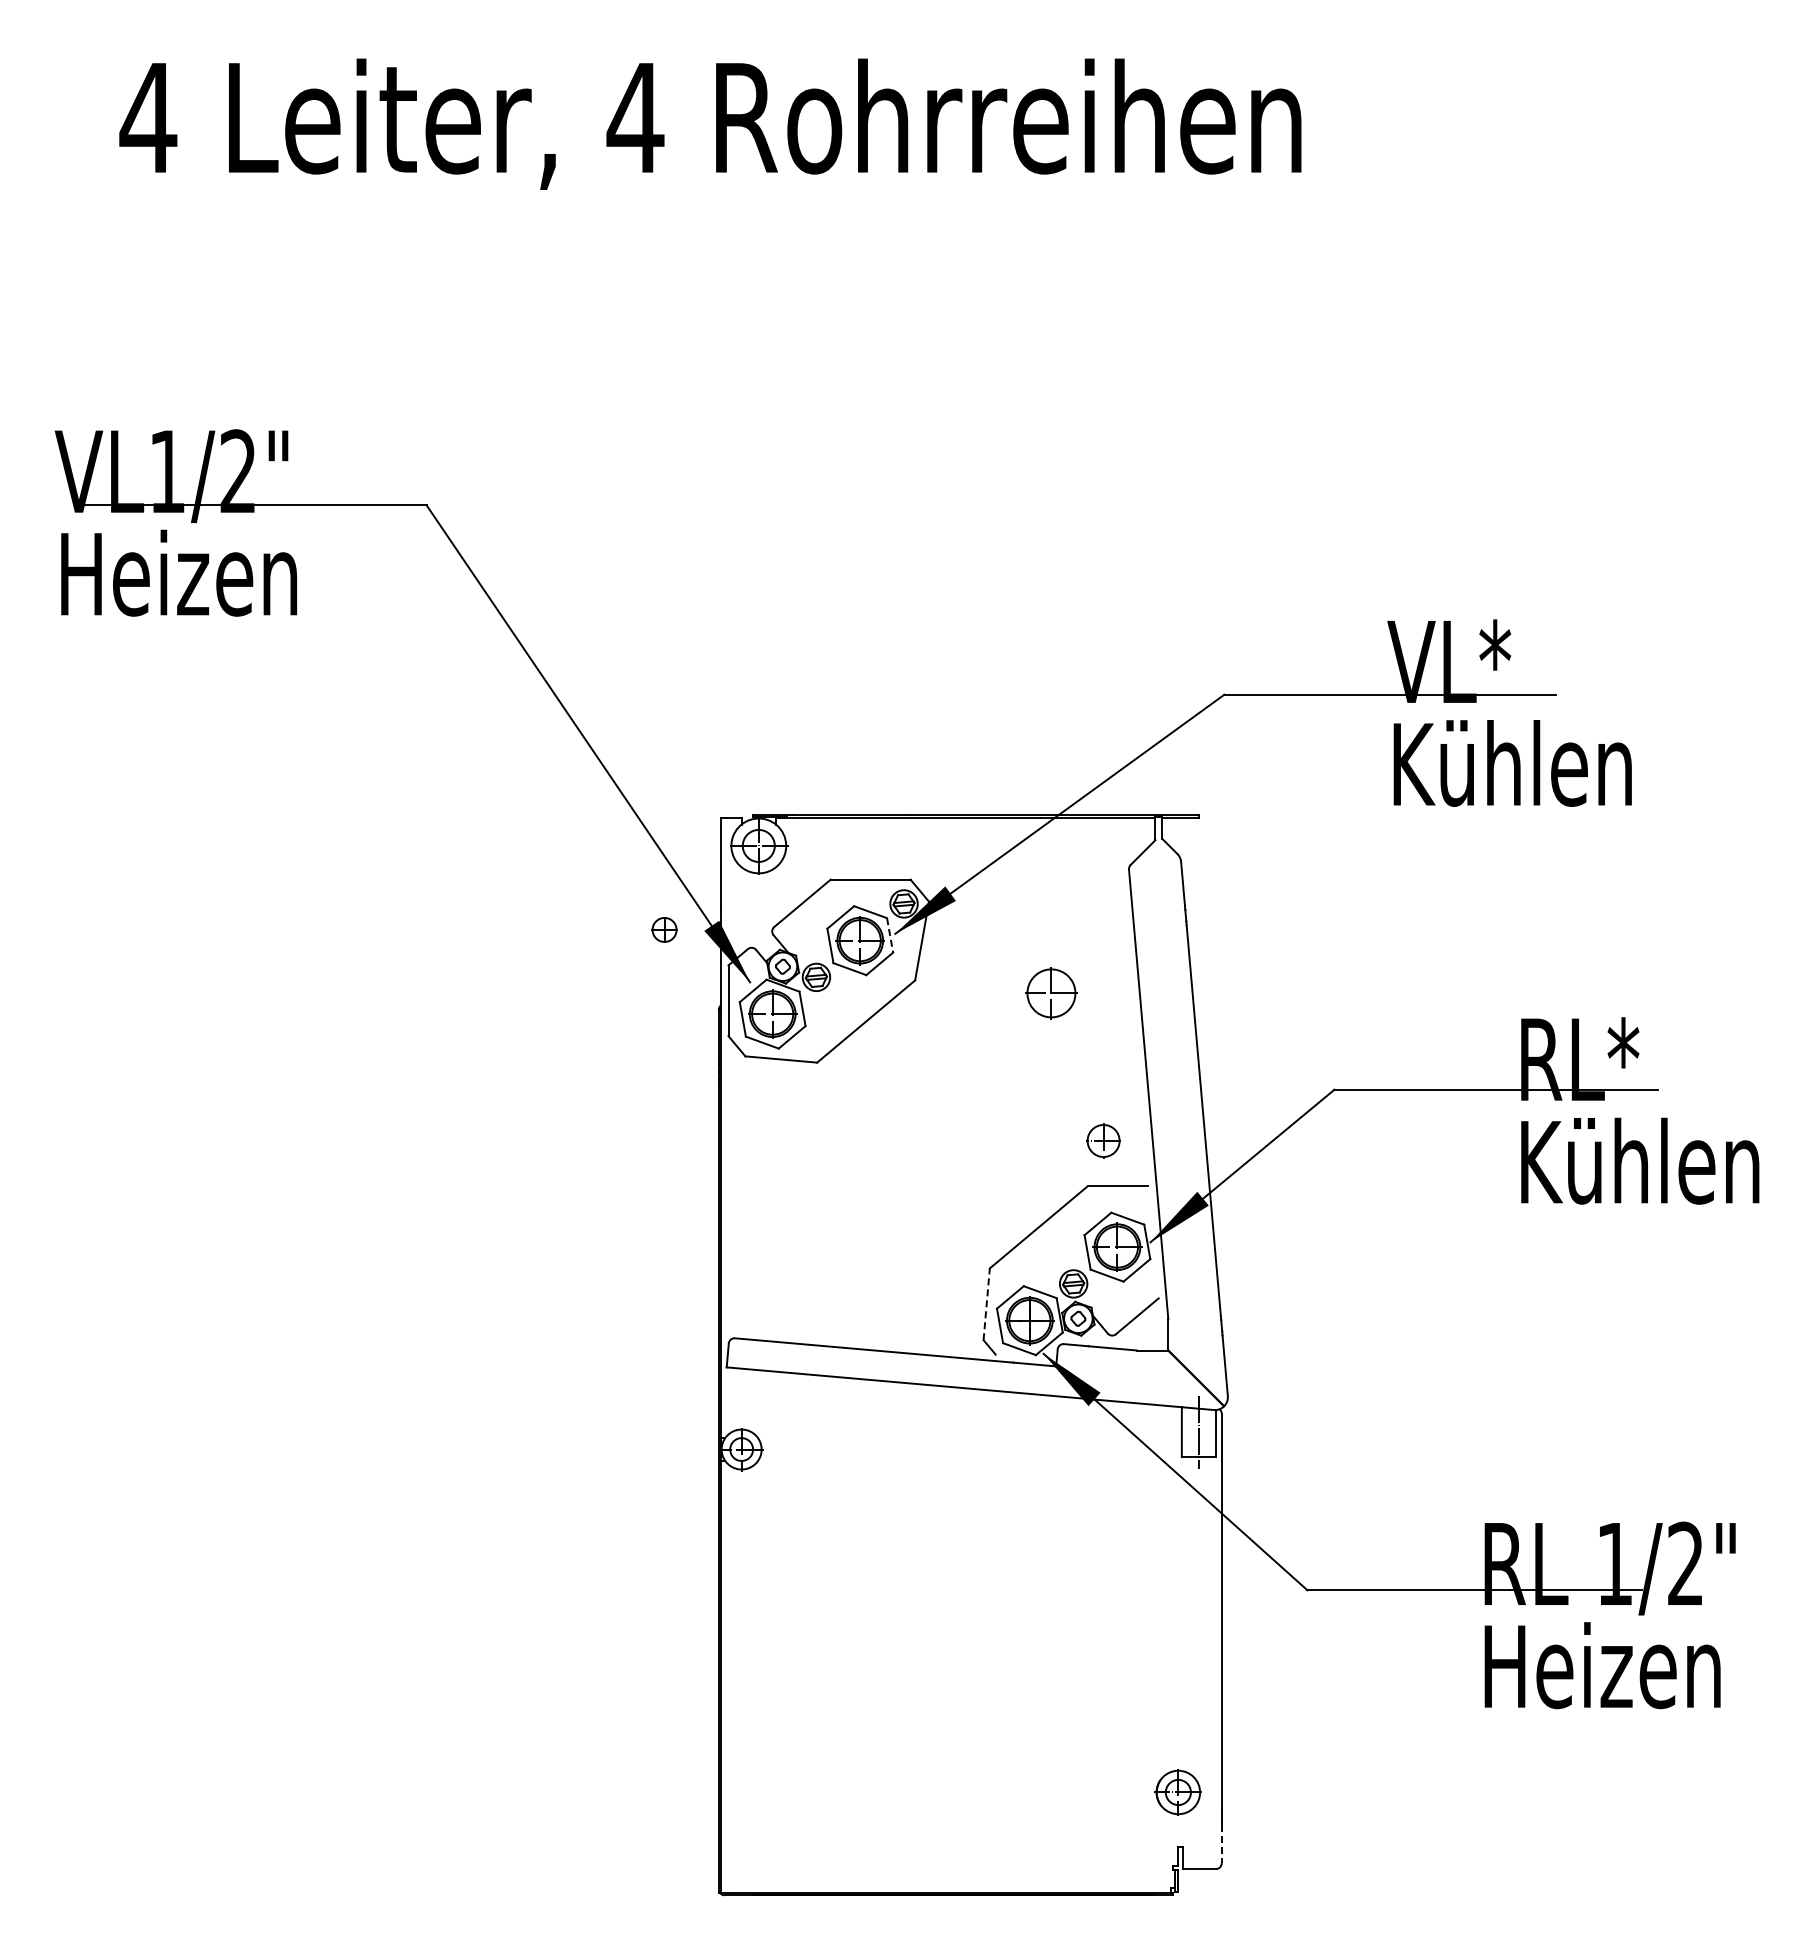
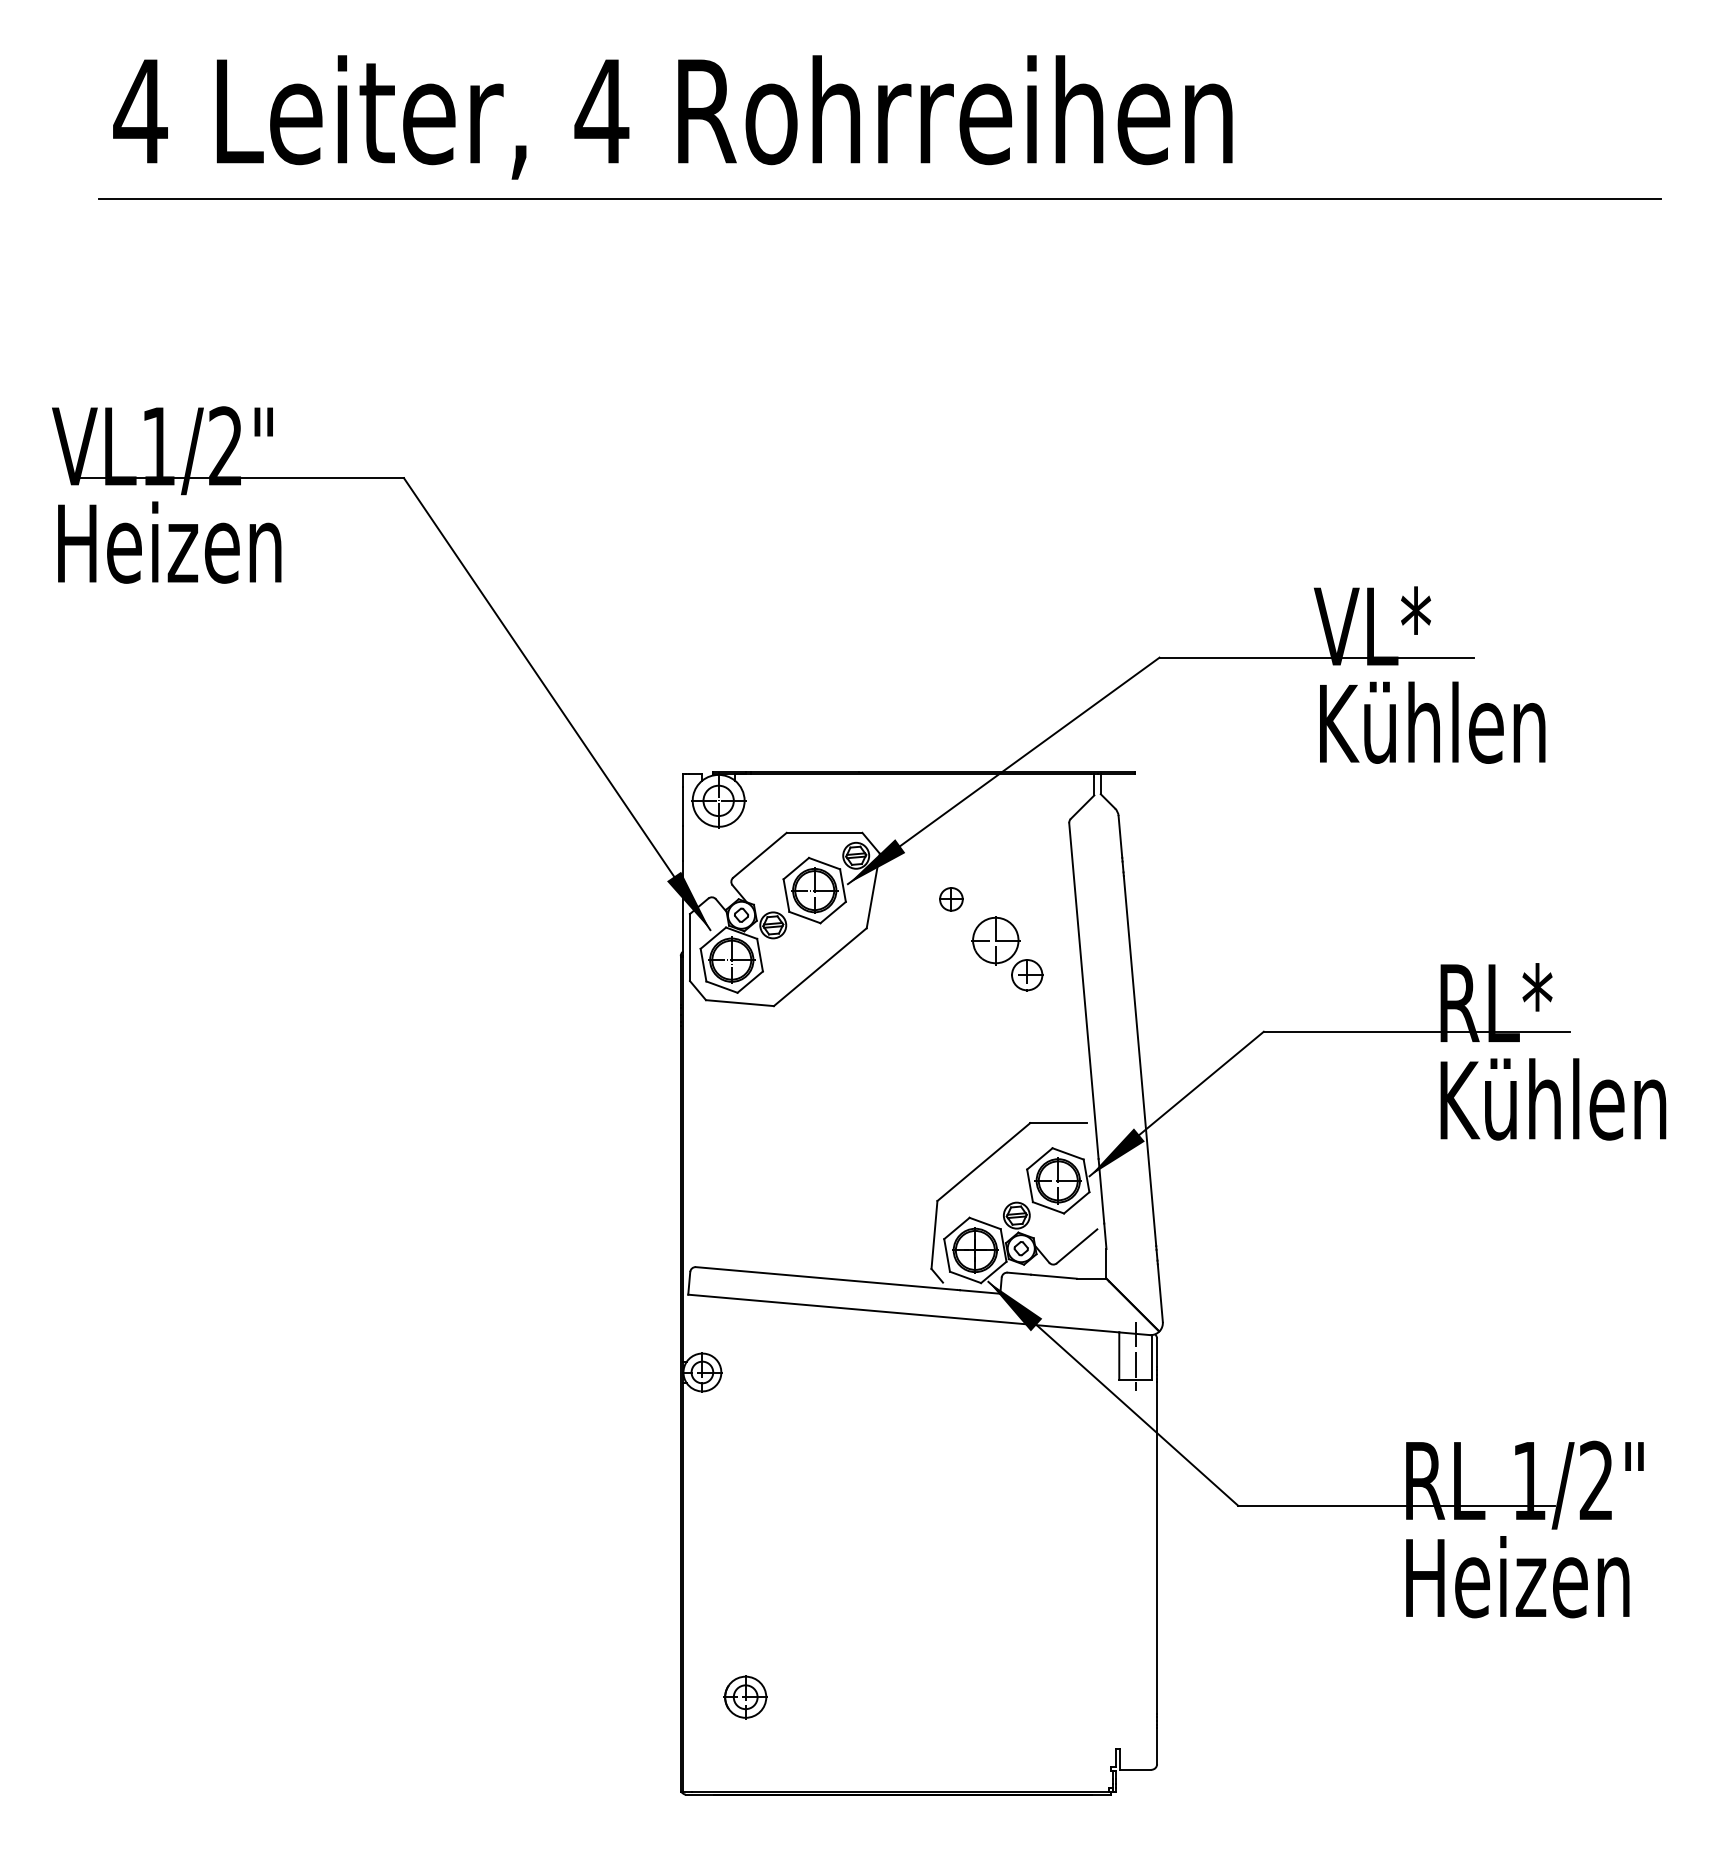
line: (928, 210) -> (879, 199), added
part: (664, 929) -> (951, 898), moved
line: (890, 935) -> (843, 885), dashed -> solid
part: (1103, 1140) -> (1027, 974), moved
line: (986, 1303) -> (934, 1234), dashed -> solid
part: (1177, 1792) -> (744, 1697), moved
line: (1221, 1844) -> (1156, 1746), dashed -> solid

